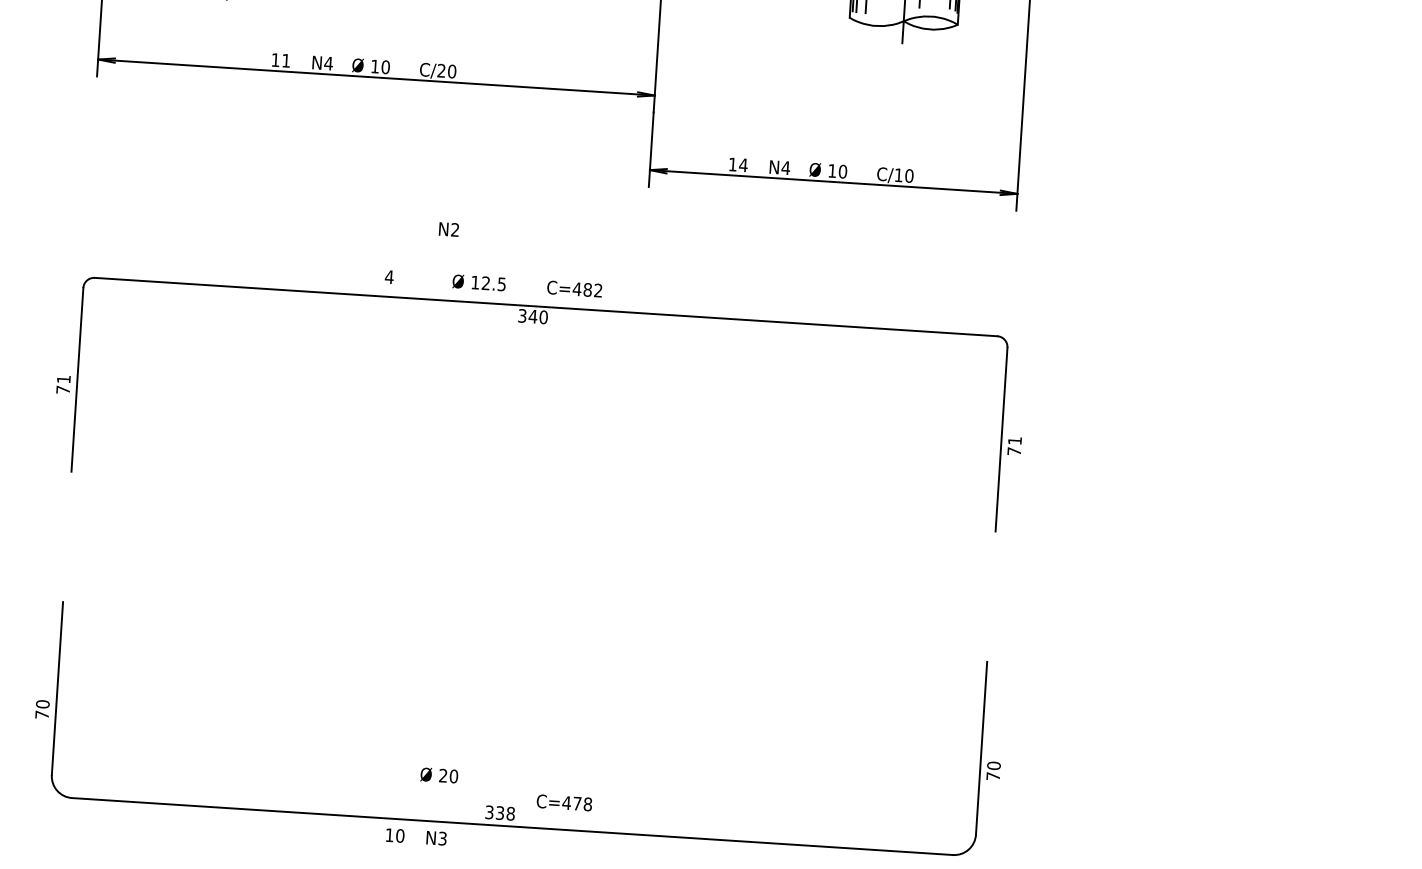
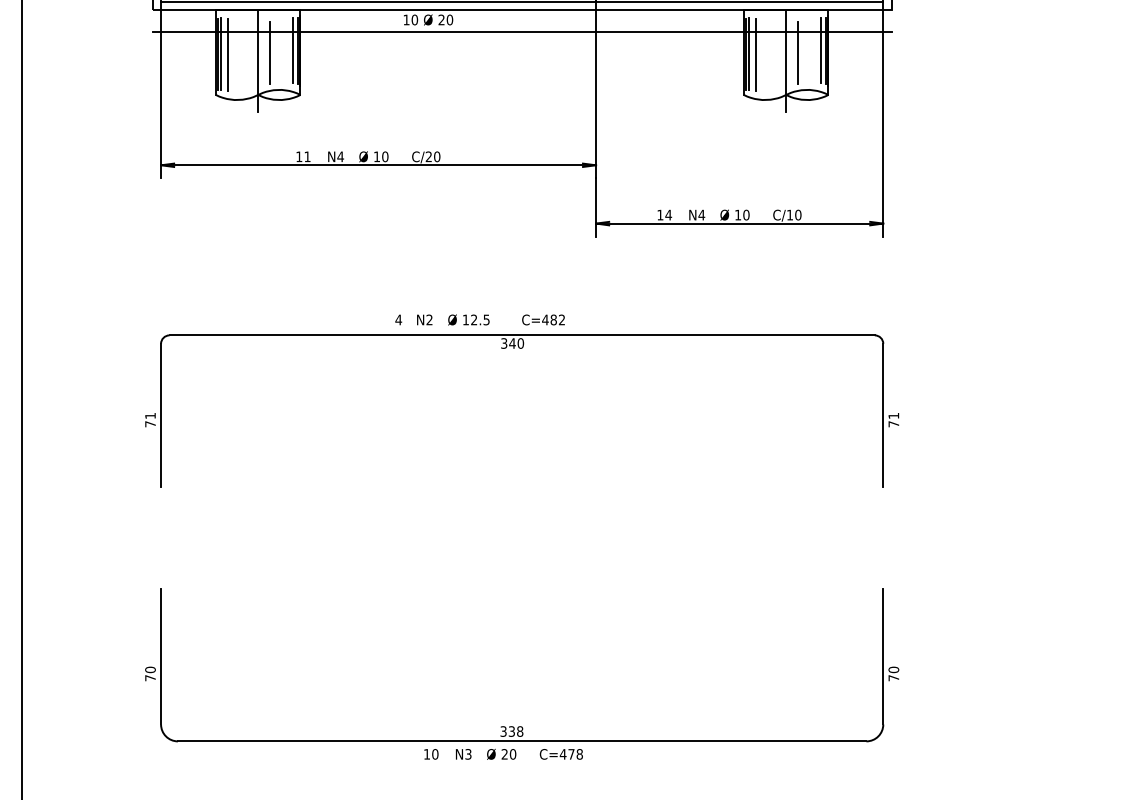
text: (448, 228) -> (424, 319), moved
text: (439, 775) -> (501, 754), moved
text: (563, 802) -> (560, 754), moved

